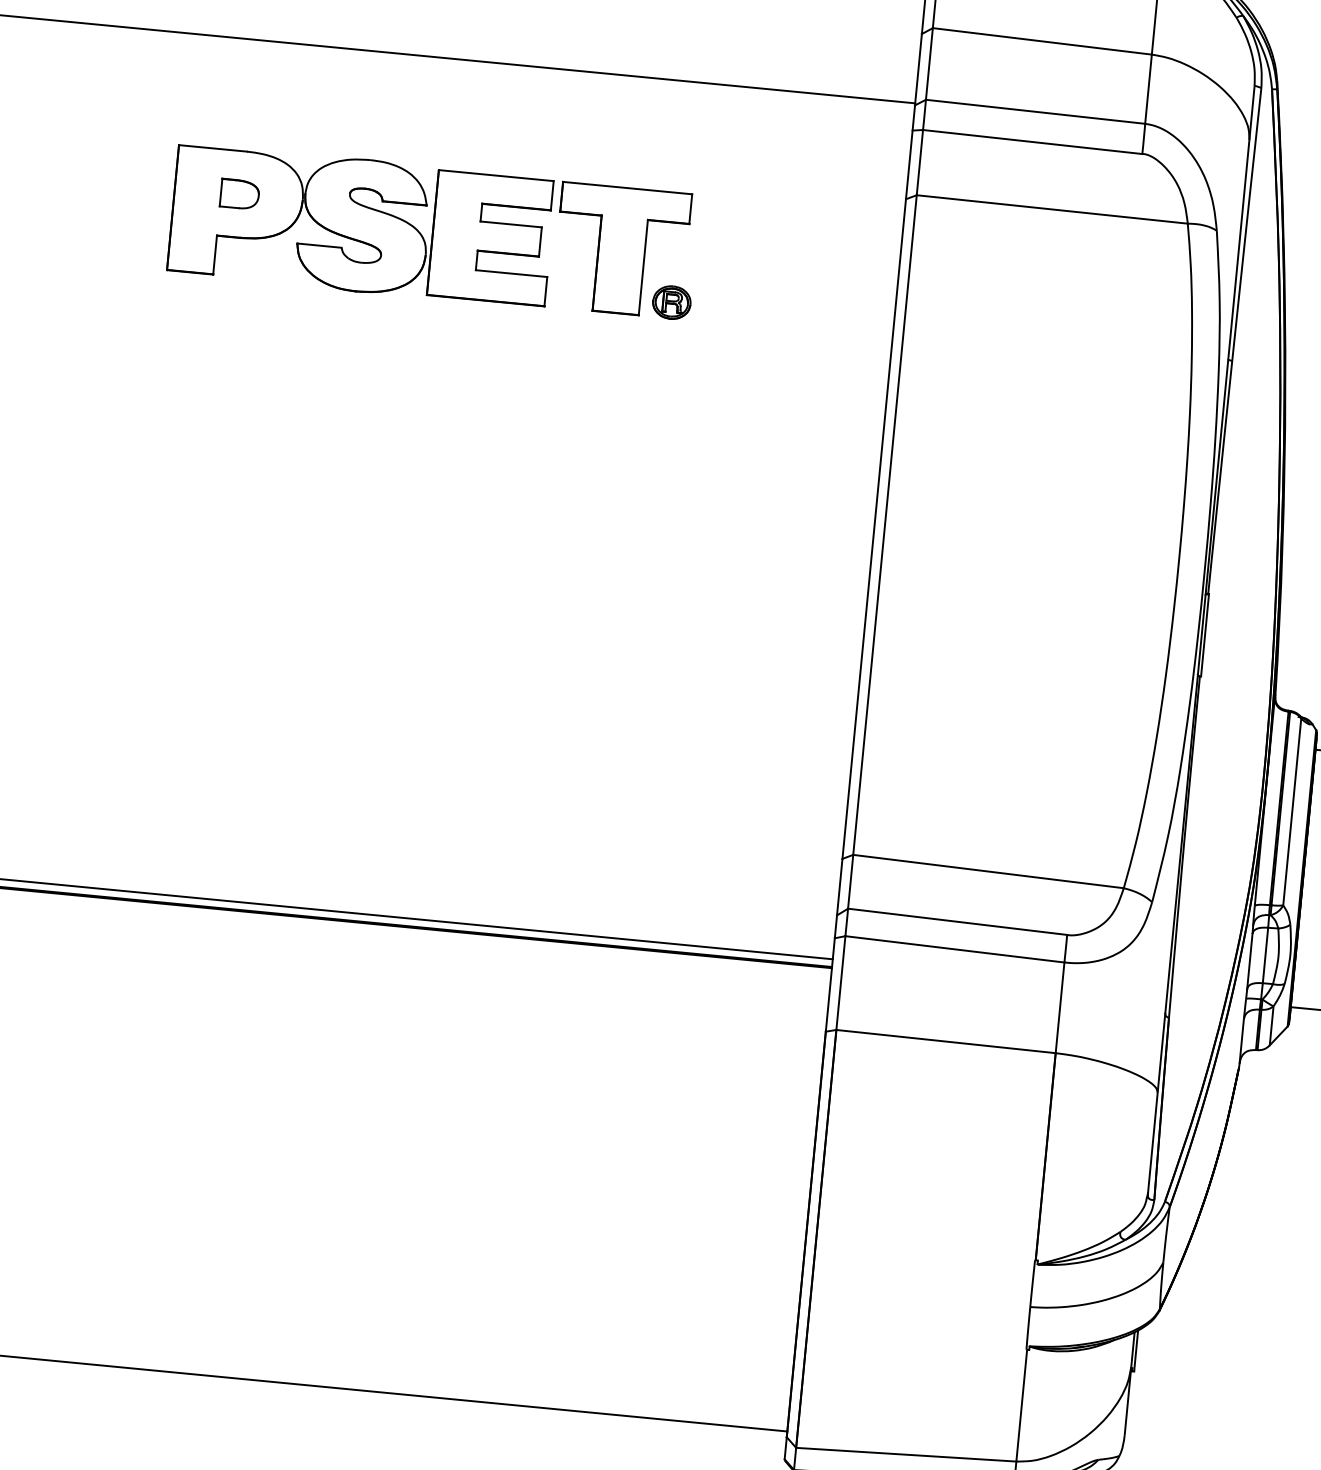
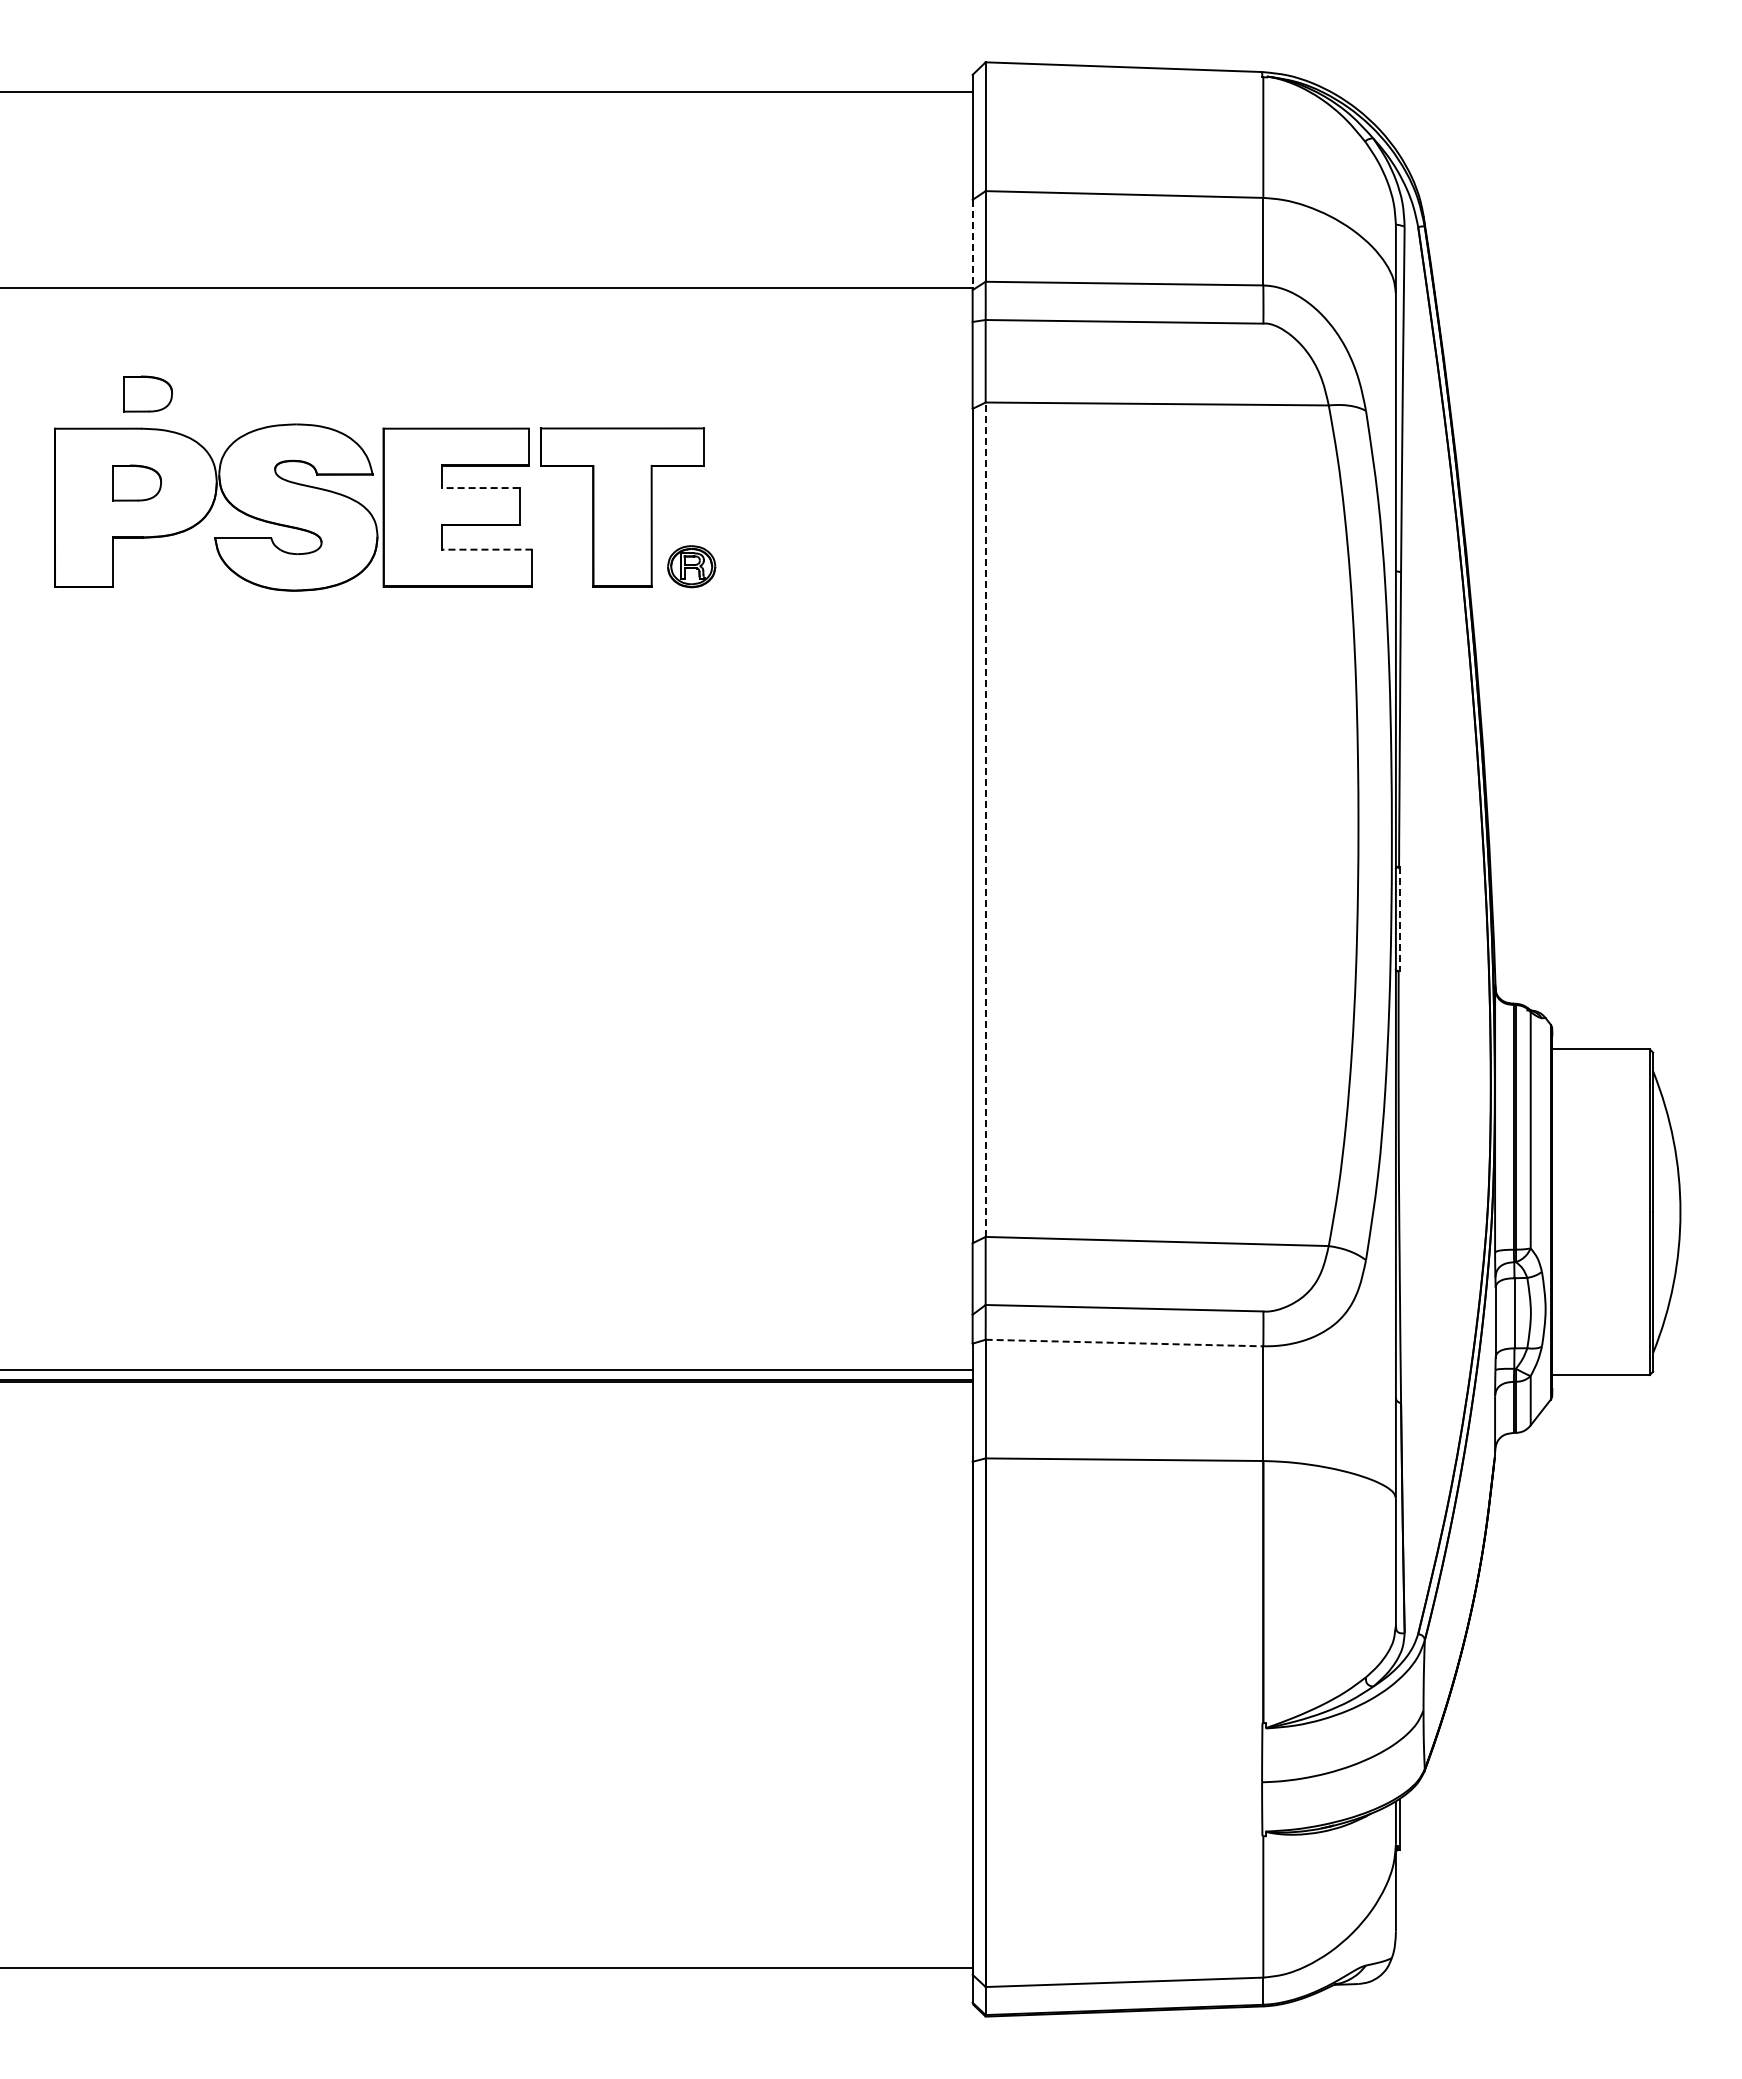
line: (918, 70) -> (972, 245), solid -> dashed
part: (254, 124) -> (147, 393), added
line: (510, 224) -> (480, 488), solid -> dashed
line: (510, 273) -> (486, 549), solid -> dashed
line: (884, 524) -> (985, 819), solid -> dashed
line: (1205, 635) -> (1400, 919), solid -> dashed
line: (954, 949) -> (1124, 1343), solid -> dashed

